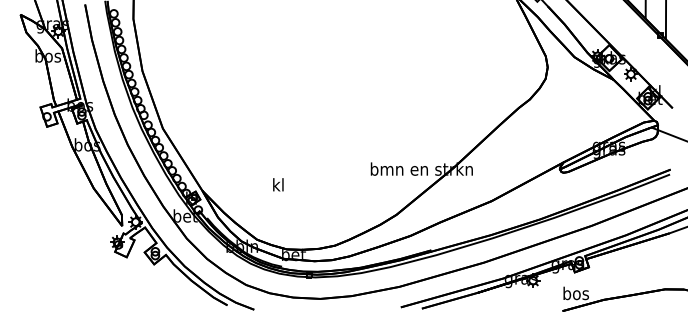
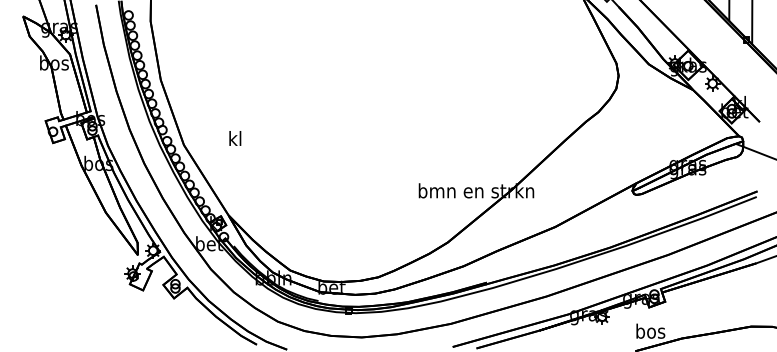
text: (278, 184) -> (235, 138), moved

